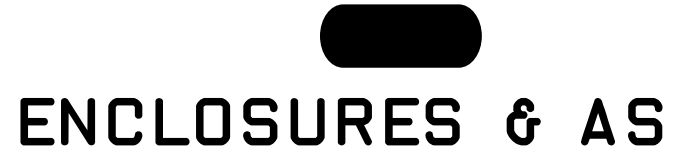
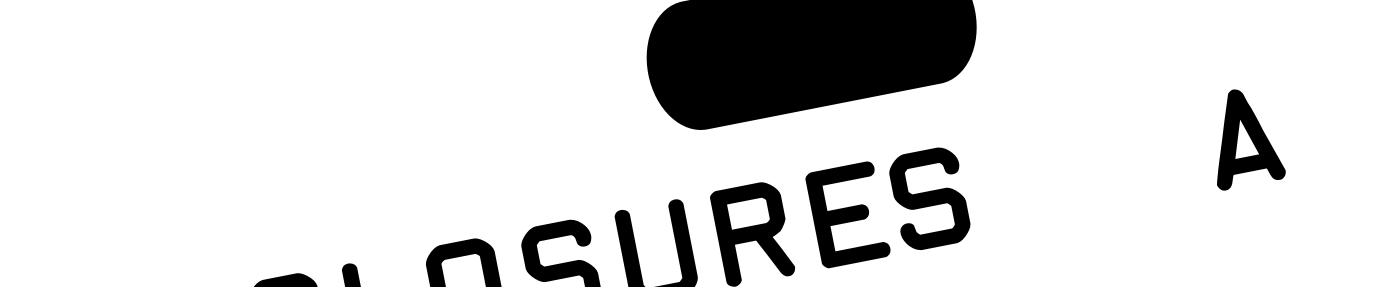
fill: (523, 121) -> (1092, 166), removed
fill: (645, 121) -> (1339, 118), removed

